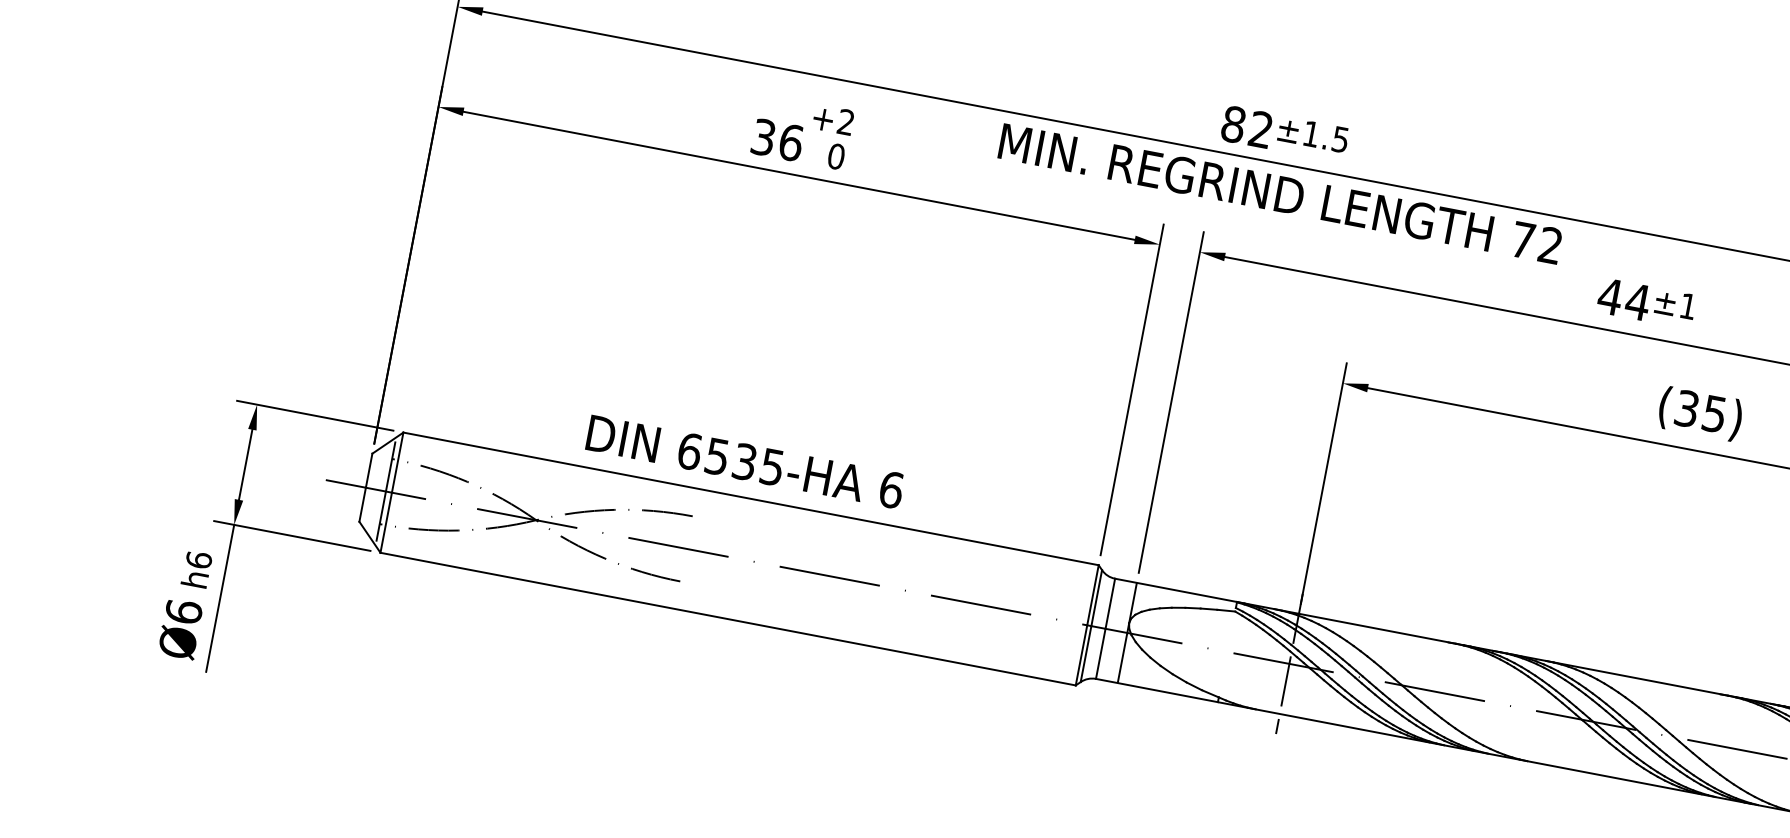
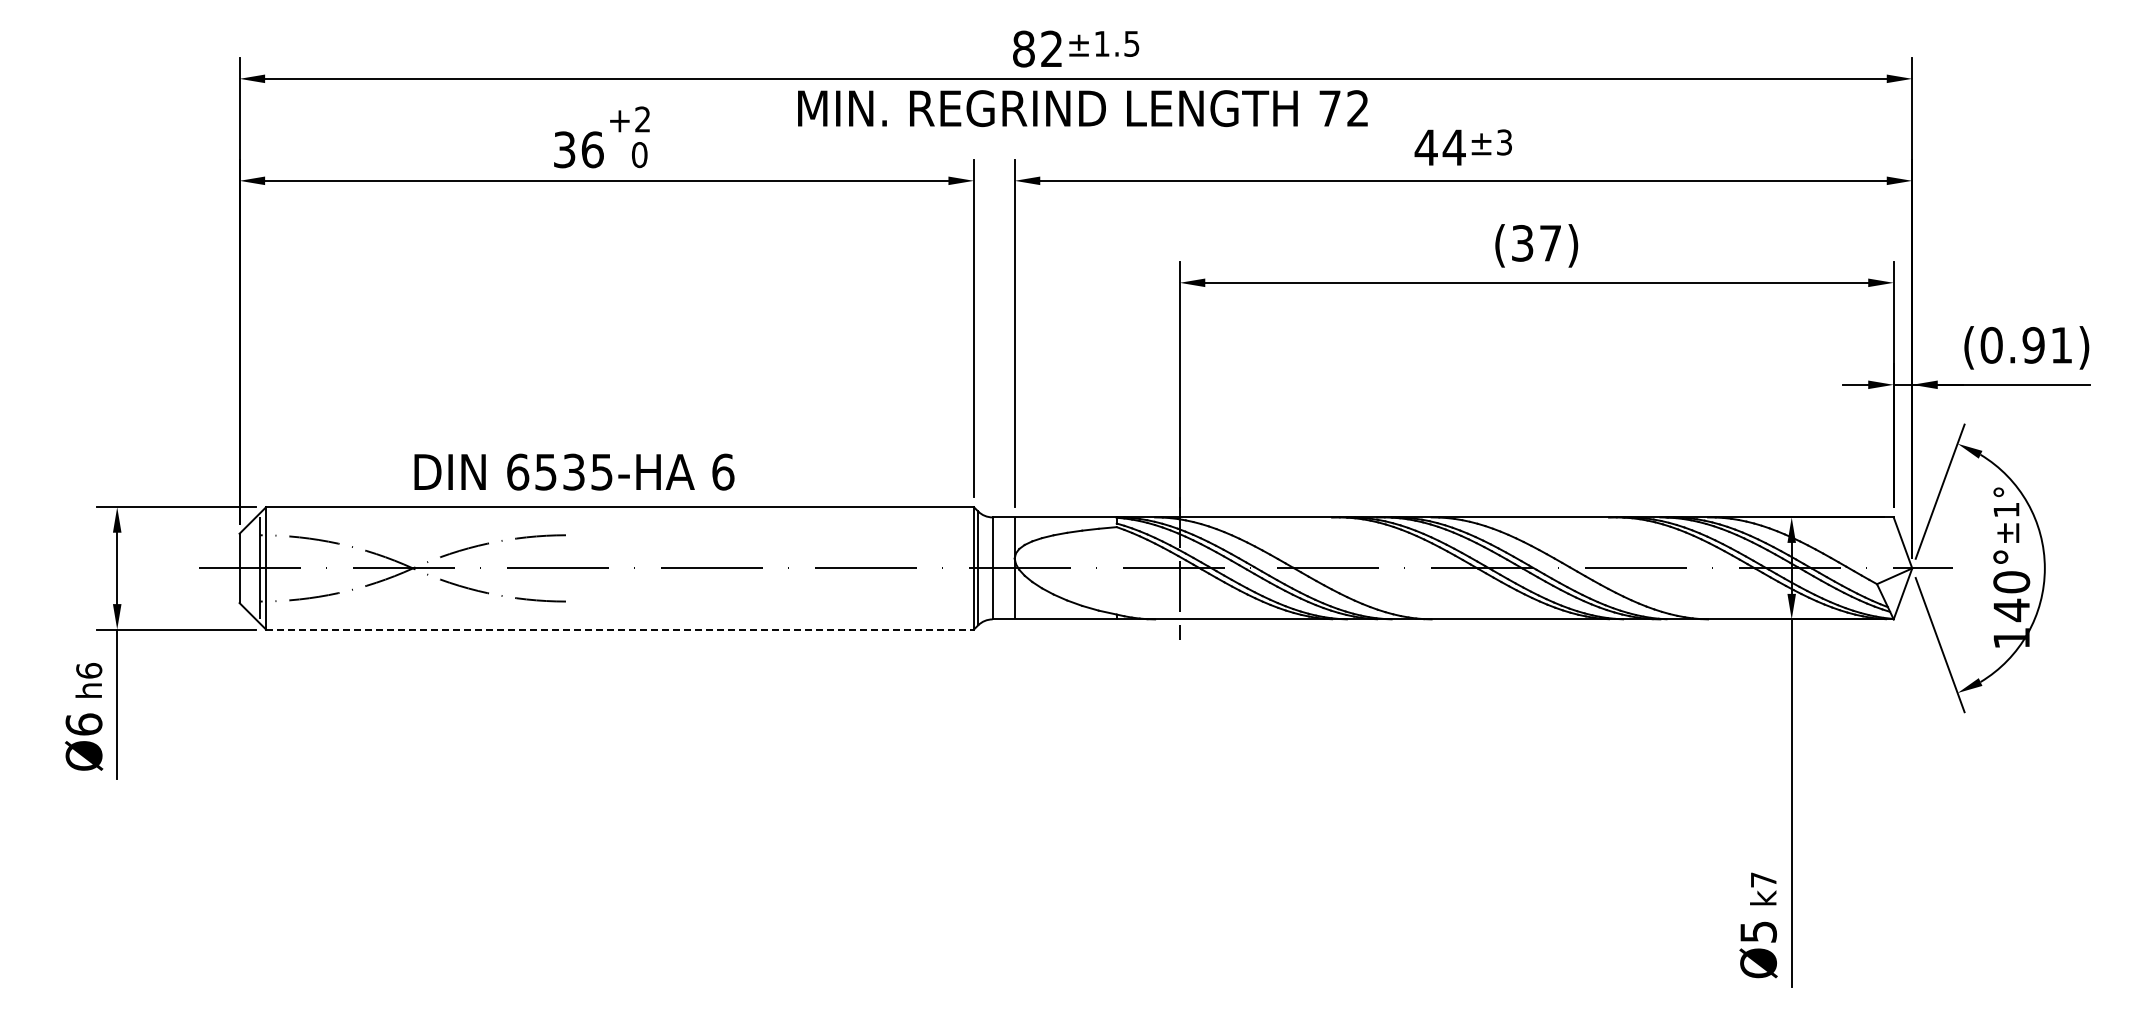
text: (1688, 306) -> (1504, 142), ±1 -> ±3
text: (1714, 414) -> (1550, 243), (35) -> (37)
text: (745, 461) -> (574, 471), moved
line: (728, 619) -> (620, 629), solid -> dashed

